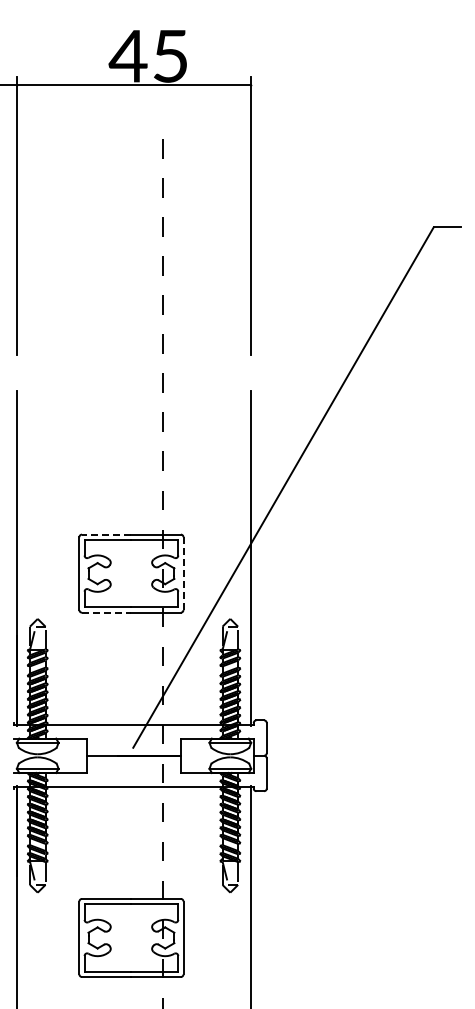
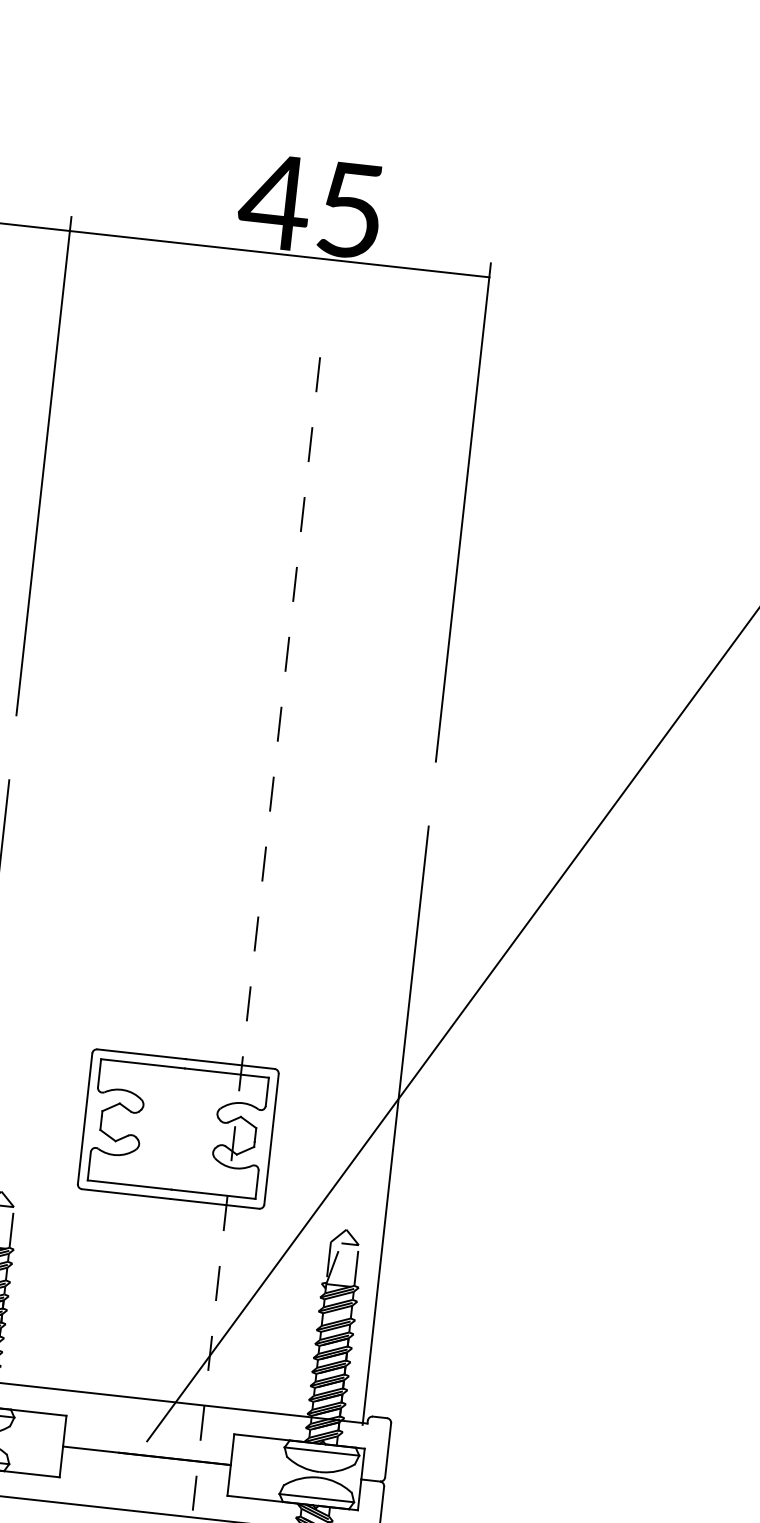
line: (106, 534) -> (141, 1054), dashed -> solid
line: (183, 574) -> (271, 1140), dashed -> solid
line: (106, 612) -> (125, 1193), dashed -> solid

